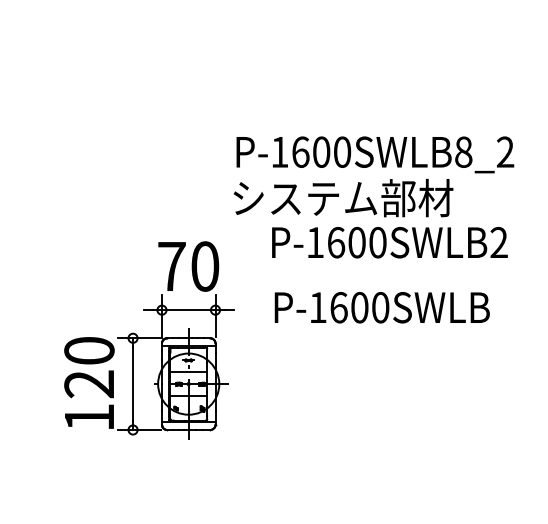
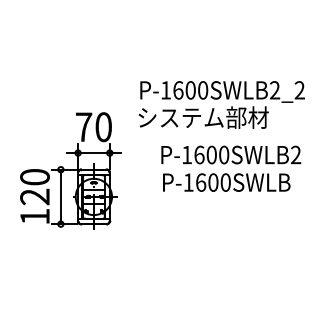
text: (464, 152) -> (275, 90), P-1600SWLB8_2 -> P-1600SWLB2_2
text: (390, 241) -> (231, 154), moved
part: (149, 339) -> (70, 170), moved

